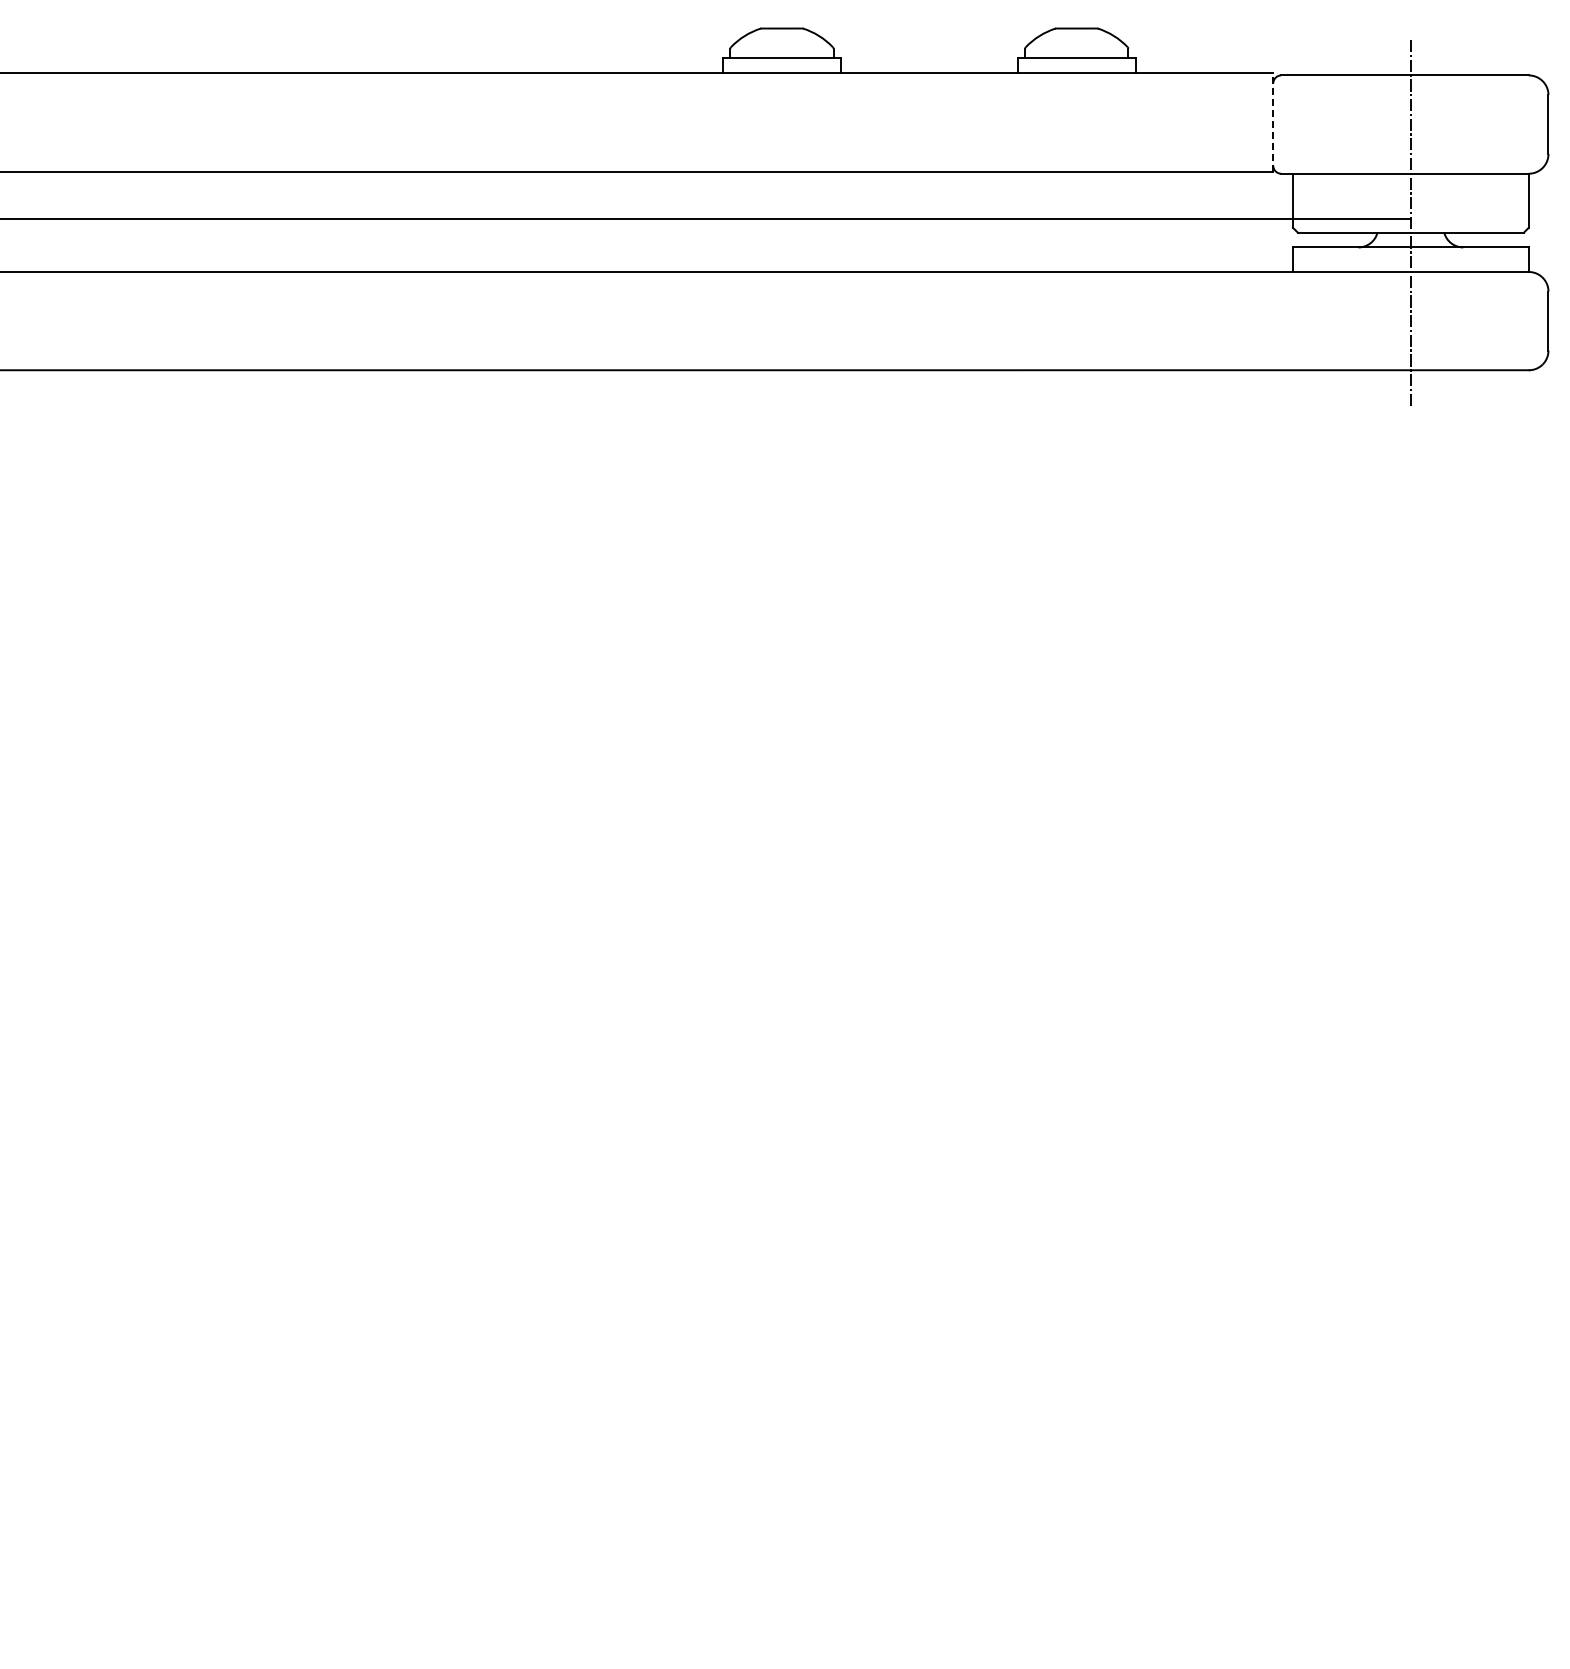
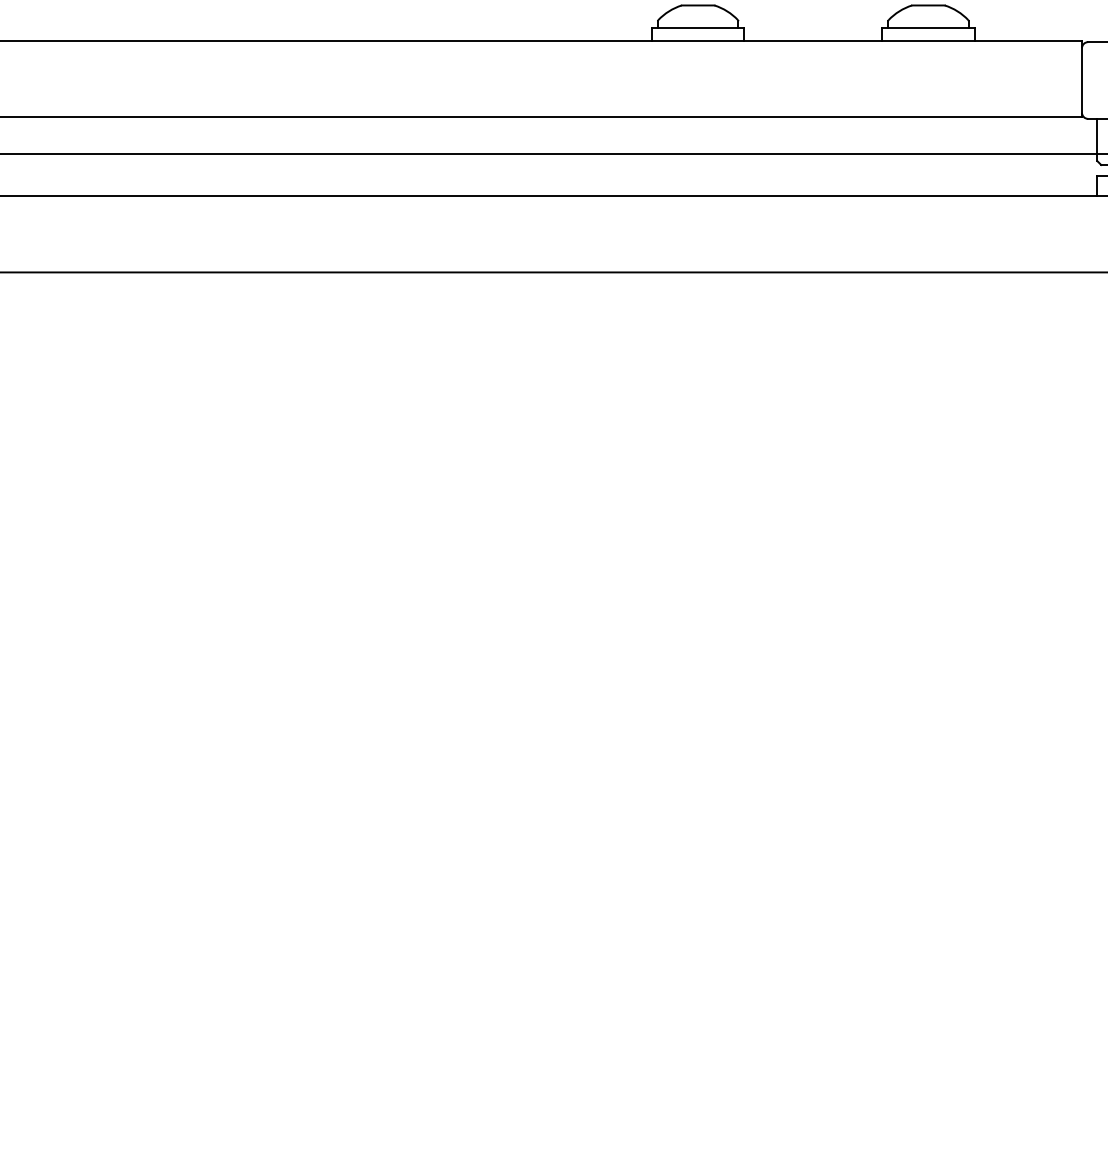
line: (1273, 122) -> (1082, 78), dashed -> solid

